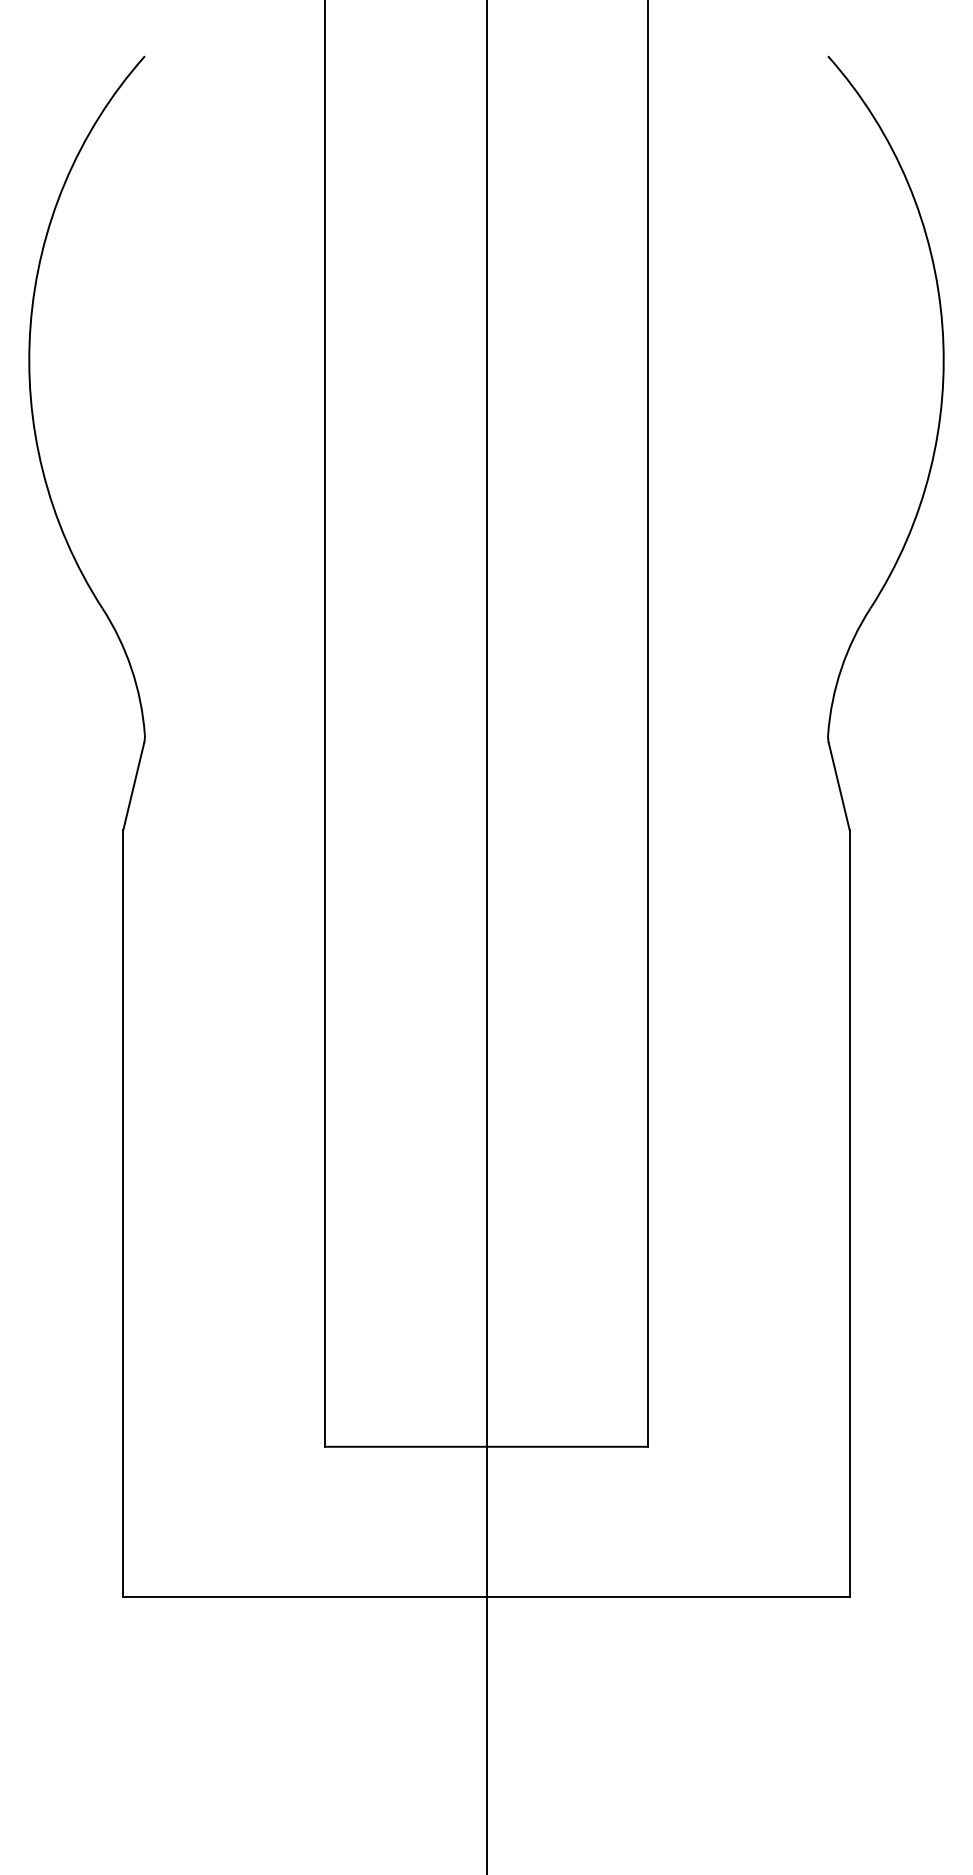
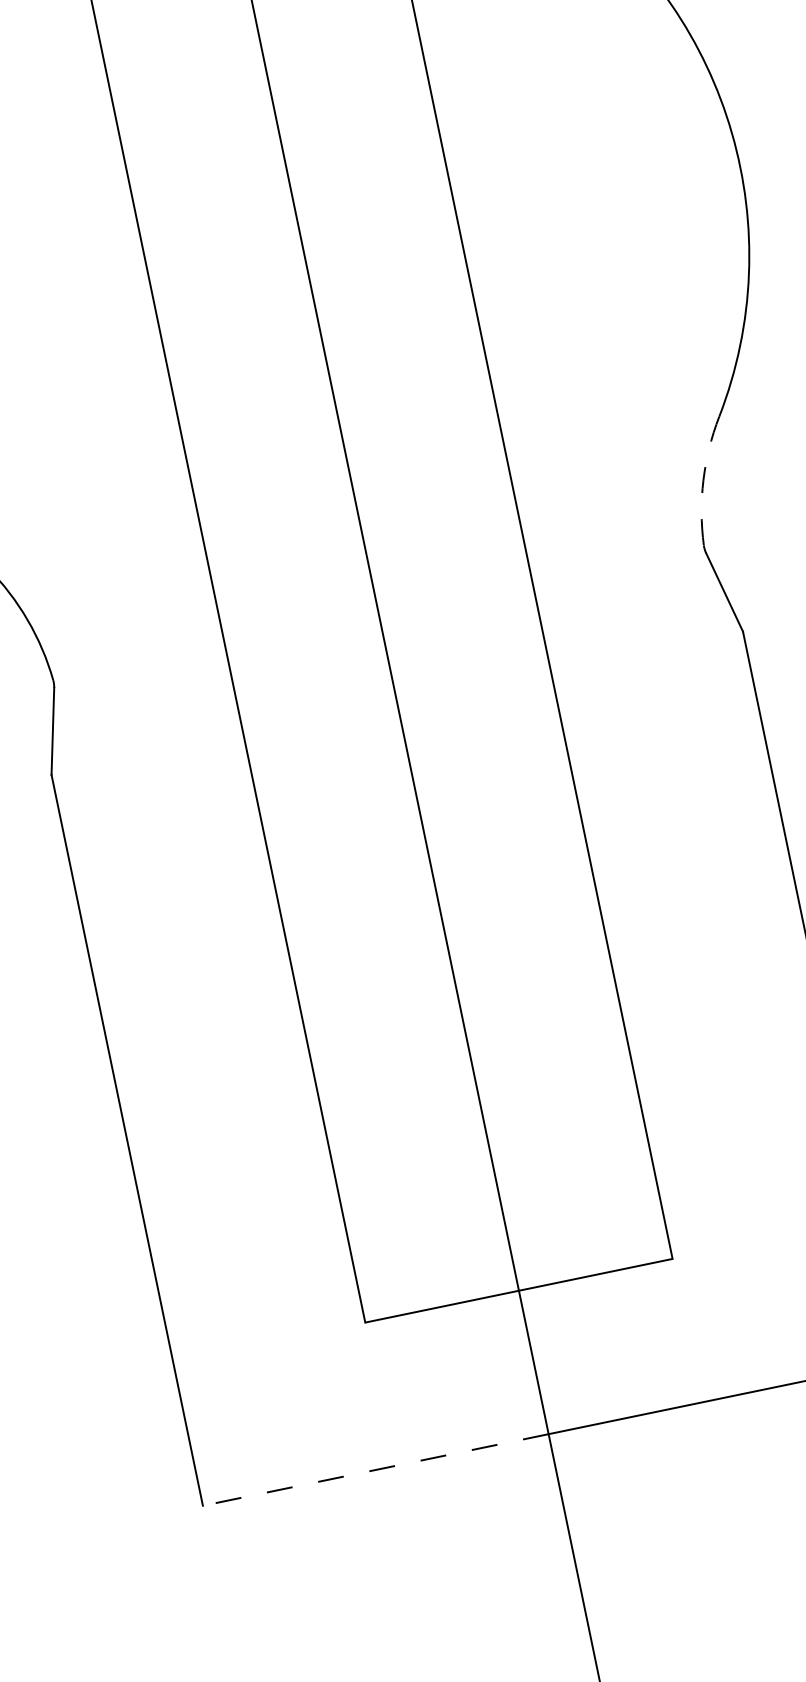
arc: (841, 668) -> (703, 479), solid -> dashed
line: (304, 1597) -> (375, 1470), solid -> dashed

